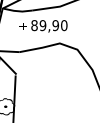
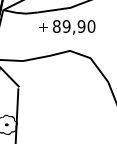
text: (43, 26) -> (67, 27), moved

